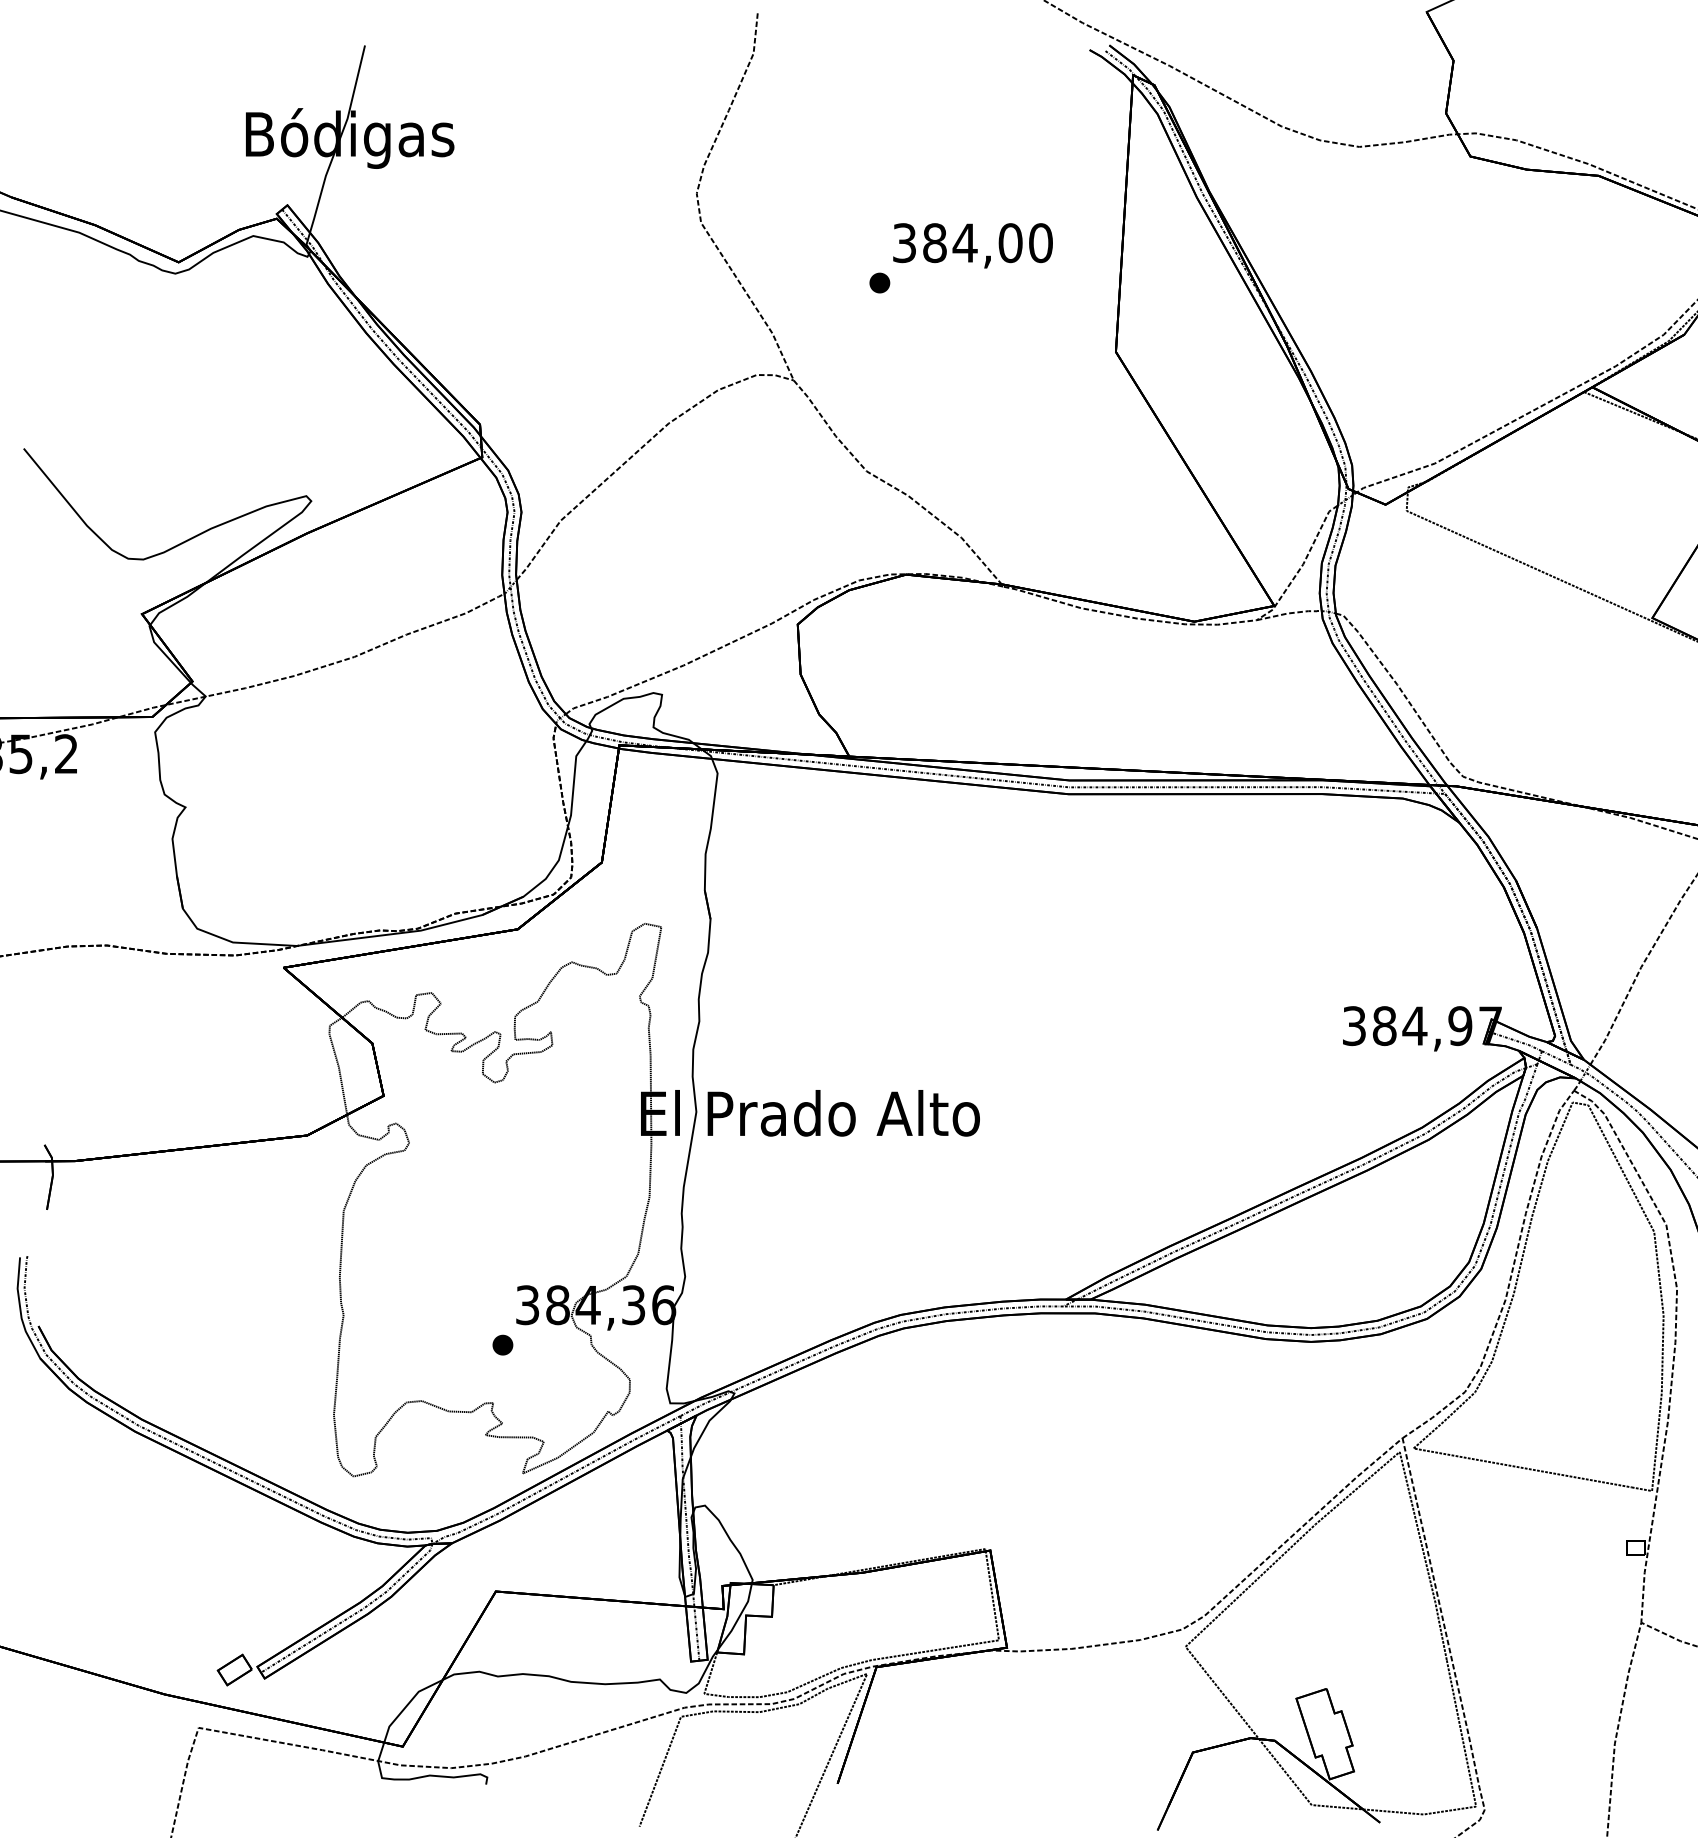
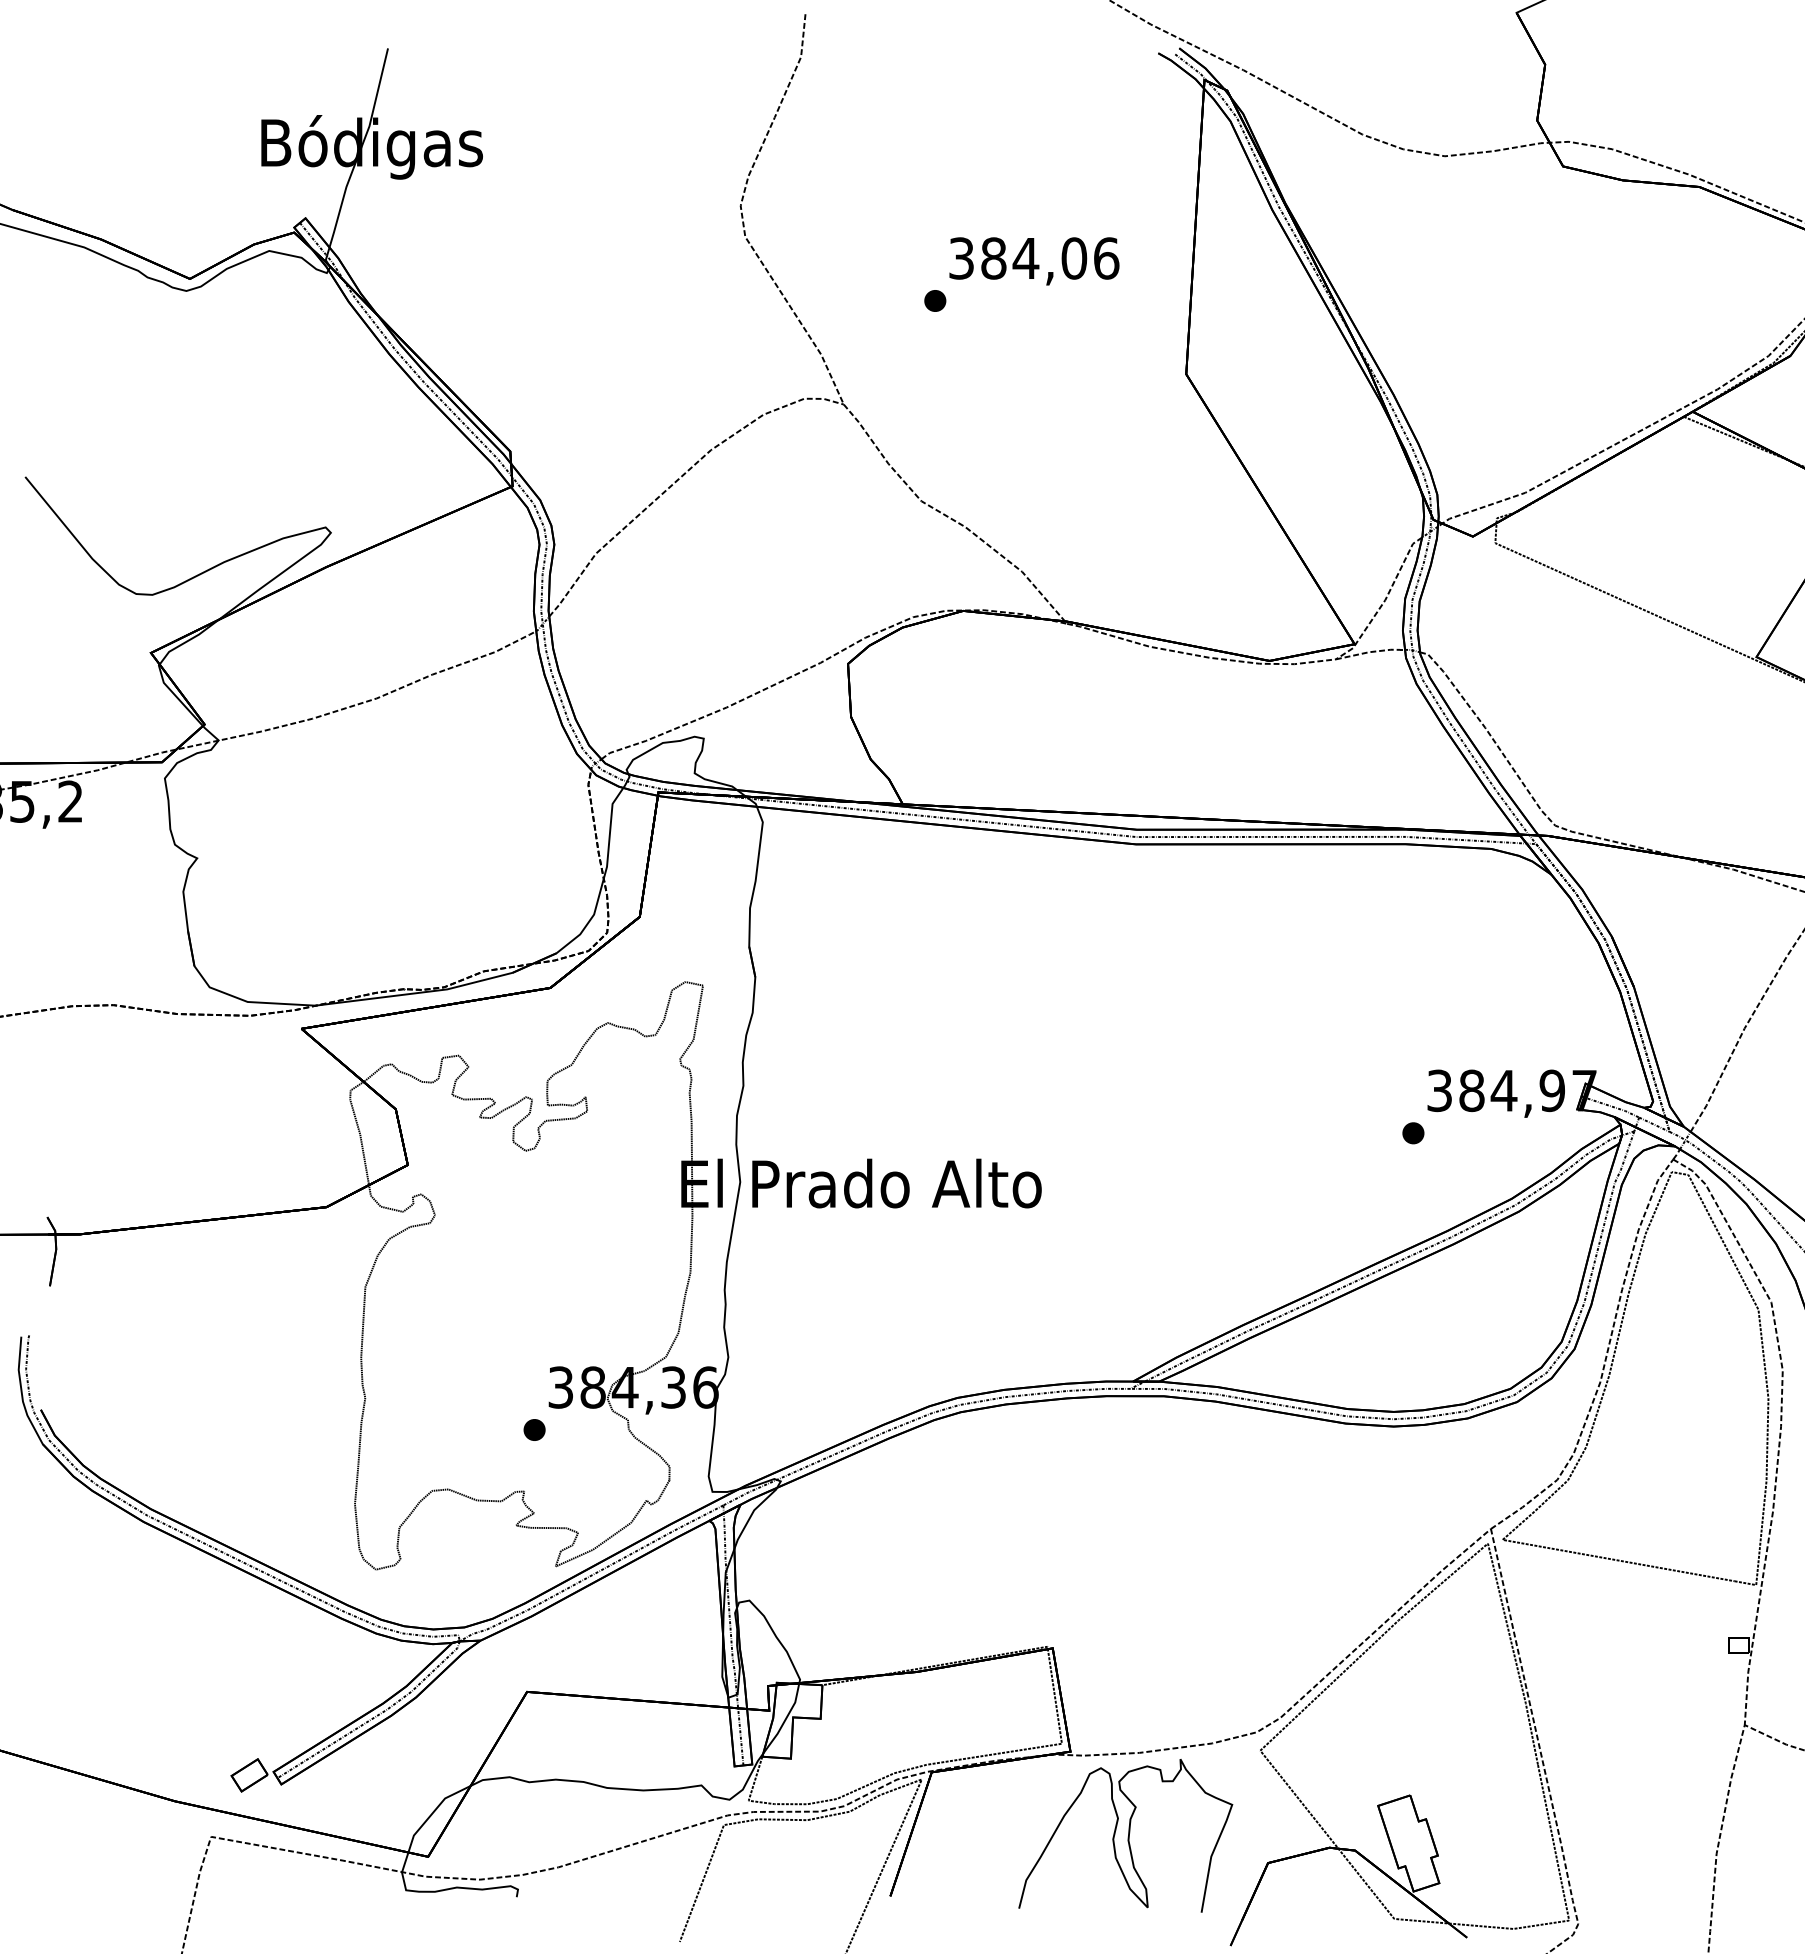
text: (1040, 243) -> (1106, 258), 384,00 -> 384,06
part: (1329, 1066) -> (1413, 1133), added
curve: (1060, 1728) -> (1127, 1837), added

